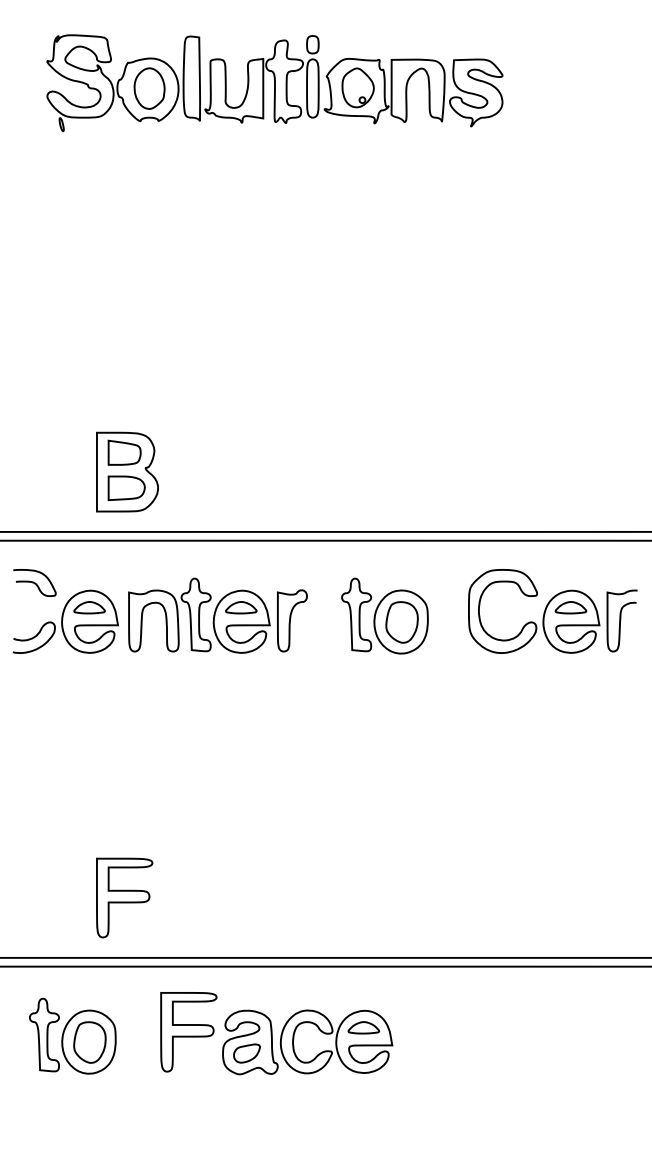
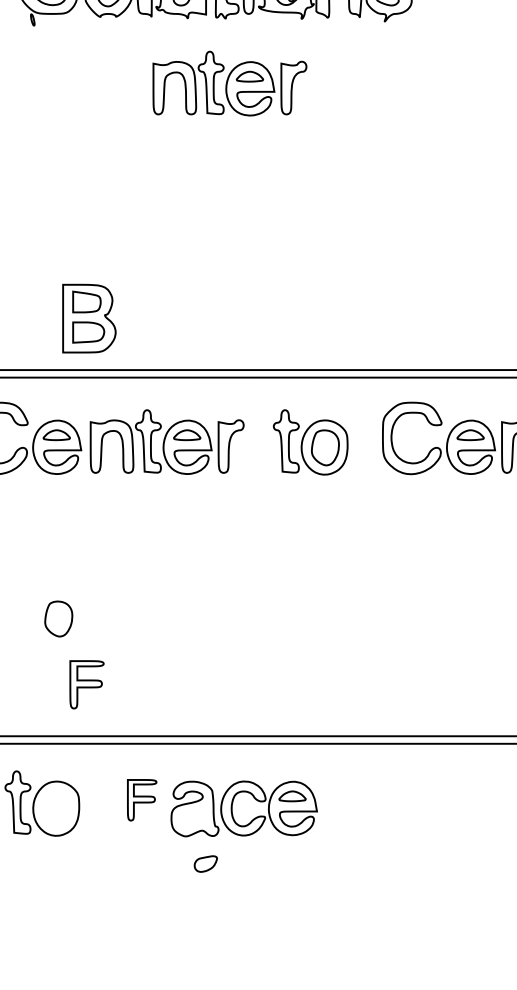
part: (290, 198) -> (229, 83), added
part: (124, 897) -> (86, 684), size x0.7
part: (188, 1032) -> (141, 800), size x0.6
part: (89, 1042) -> (58, 619), moved
part: (246, 1053) -> (205, 864), moved

